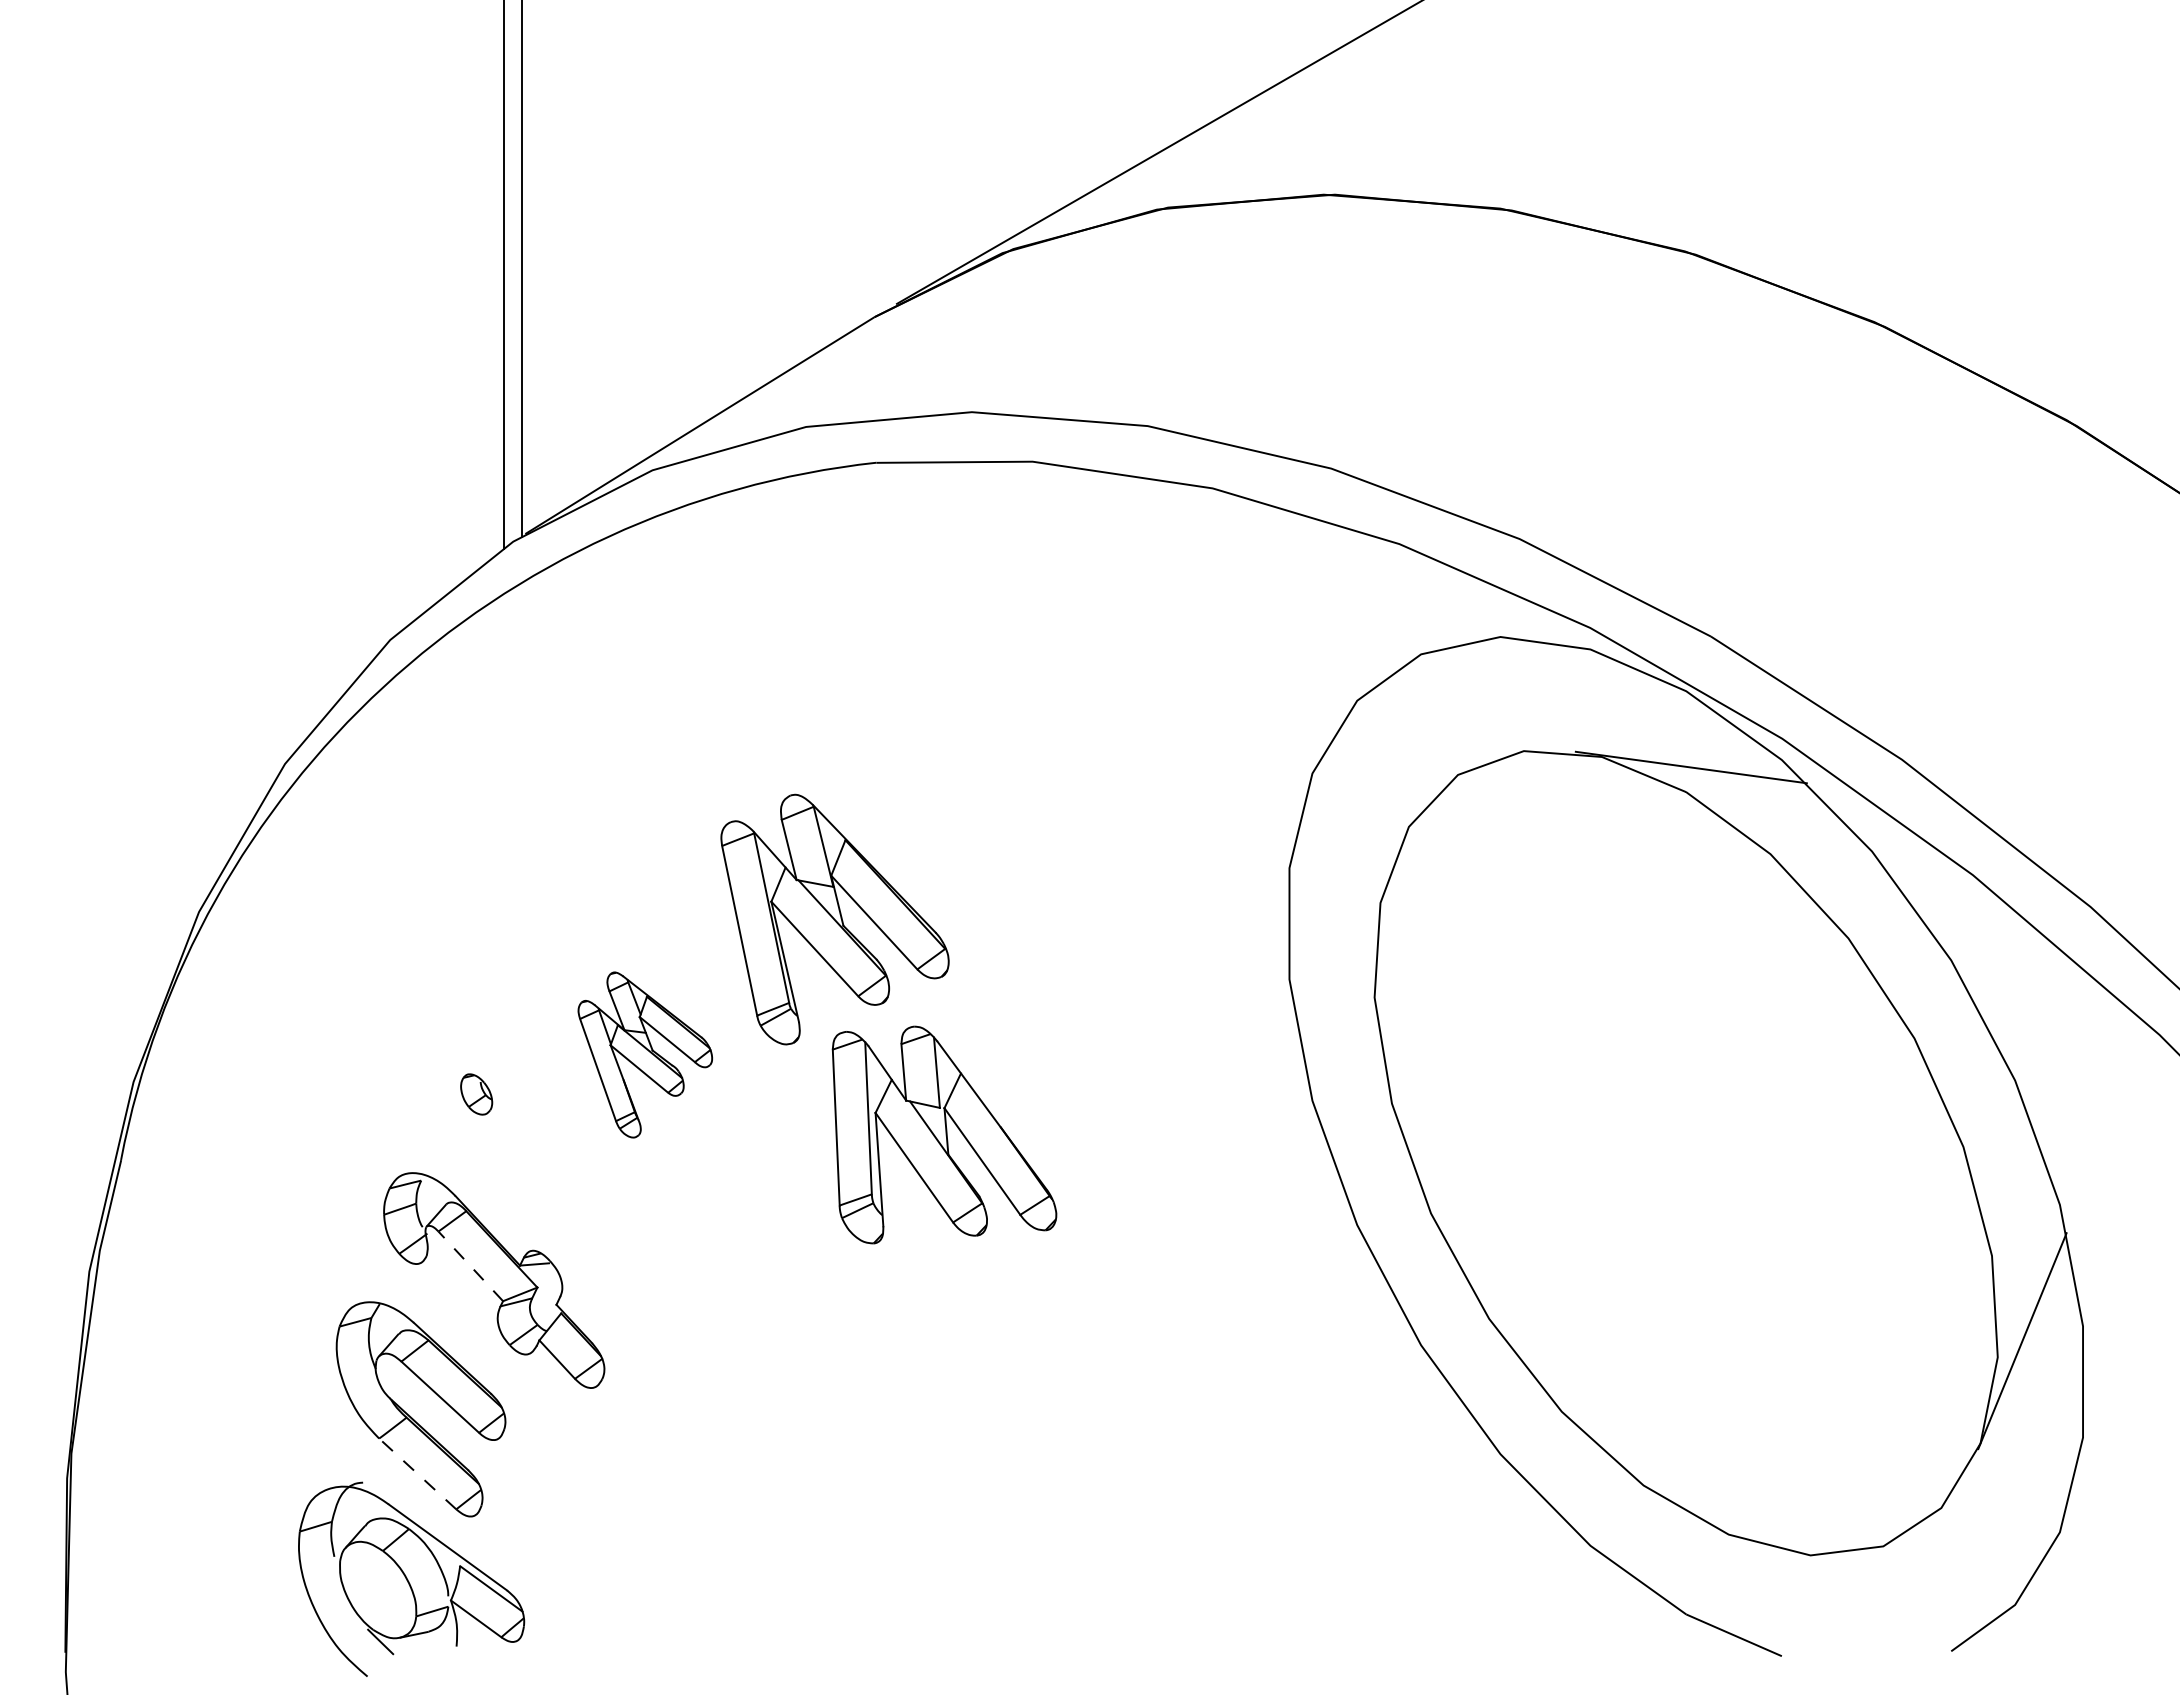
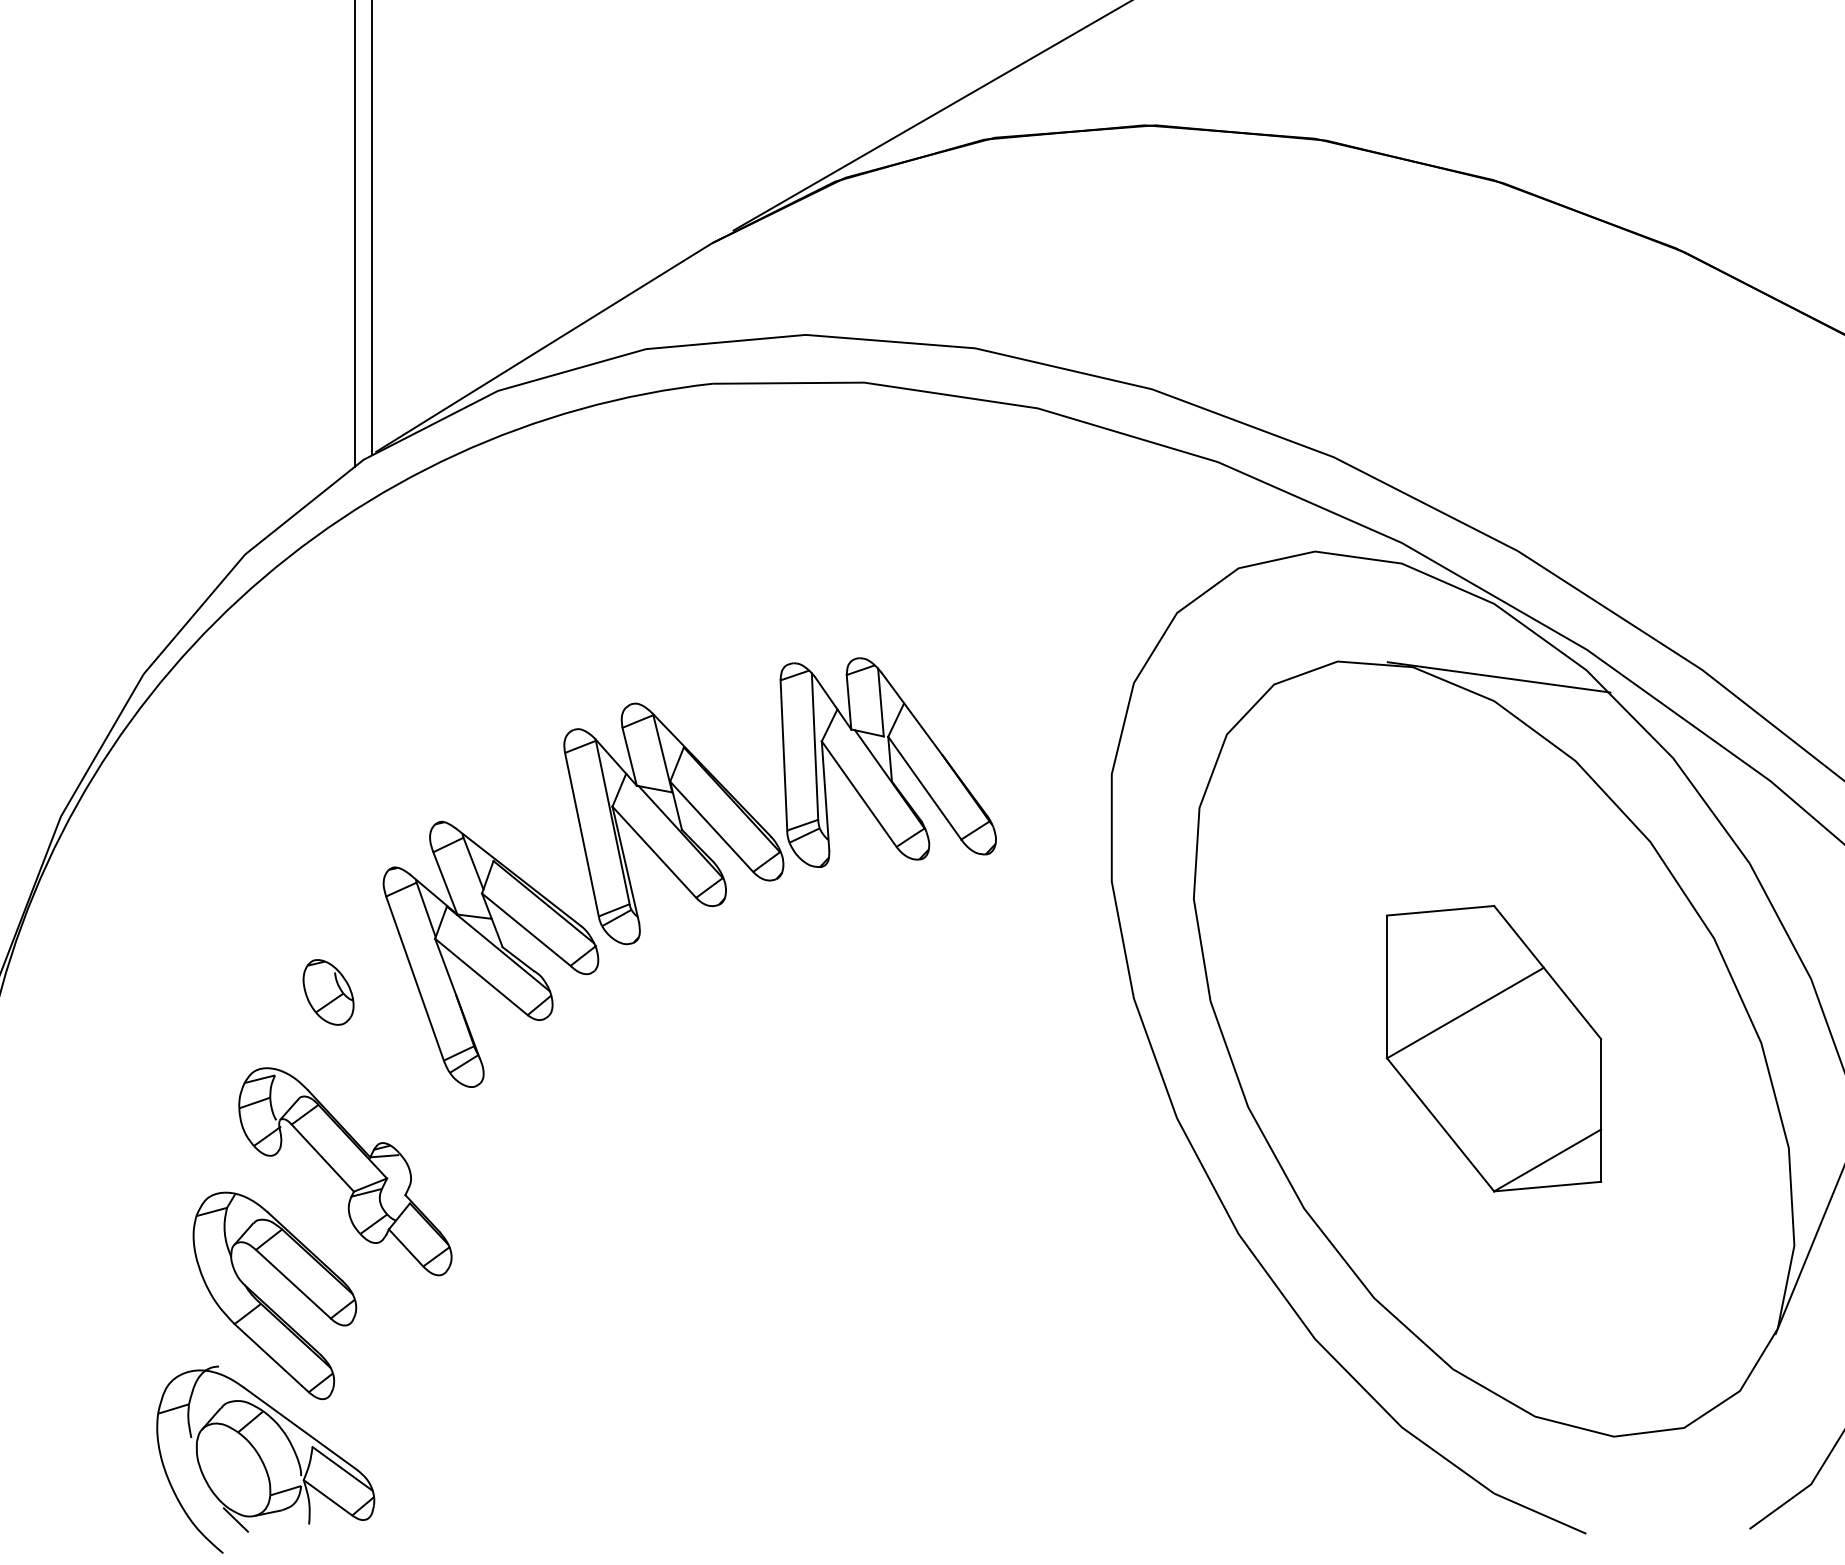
part: (645, 1054) -> (491, 953), size x1.67
part: (476, 1094) -> (328, 992), size x1.67
part: (944, 1134) -> (888, 762), moved
part: (1686, 1152) -> (1494, 1048), added
line: (470, 1266) -> (322, 1158), dashed -> solid
line: (417, 1473) -> (271, 1357), dashed -> solid

